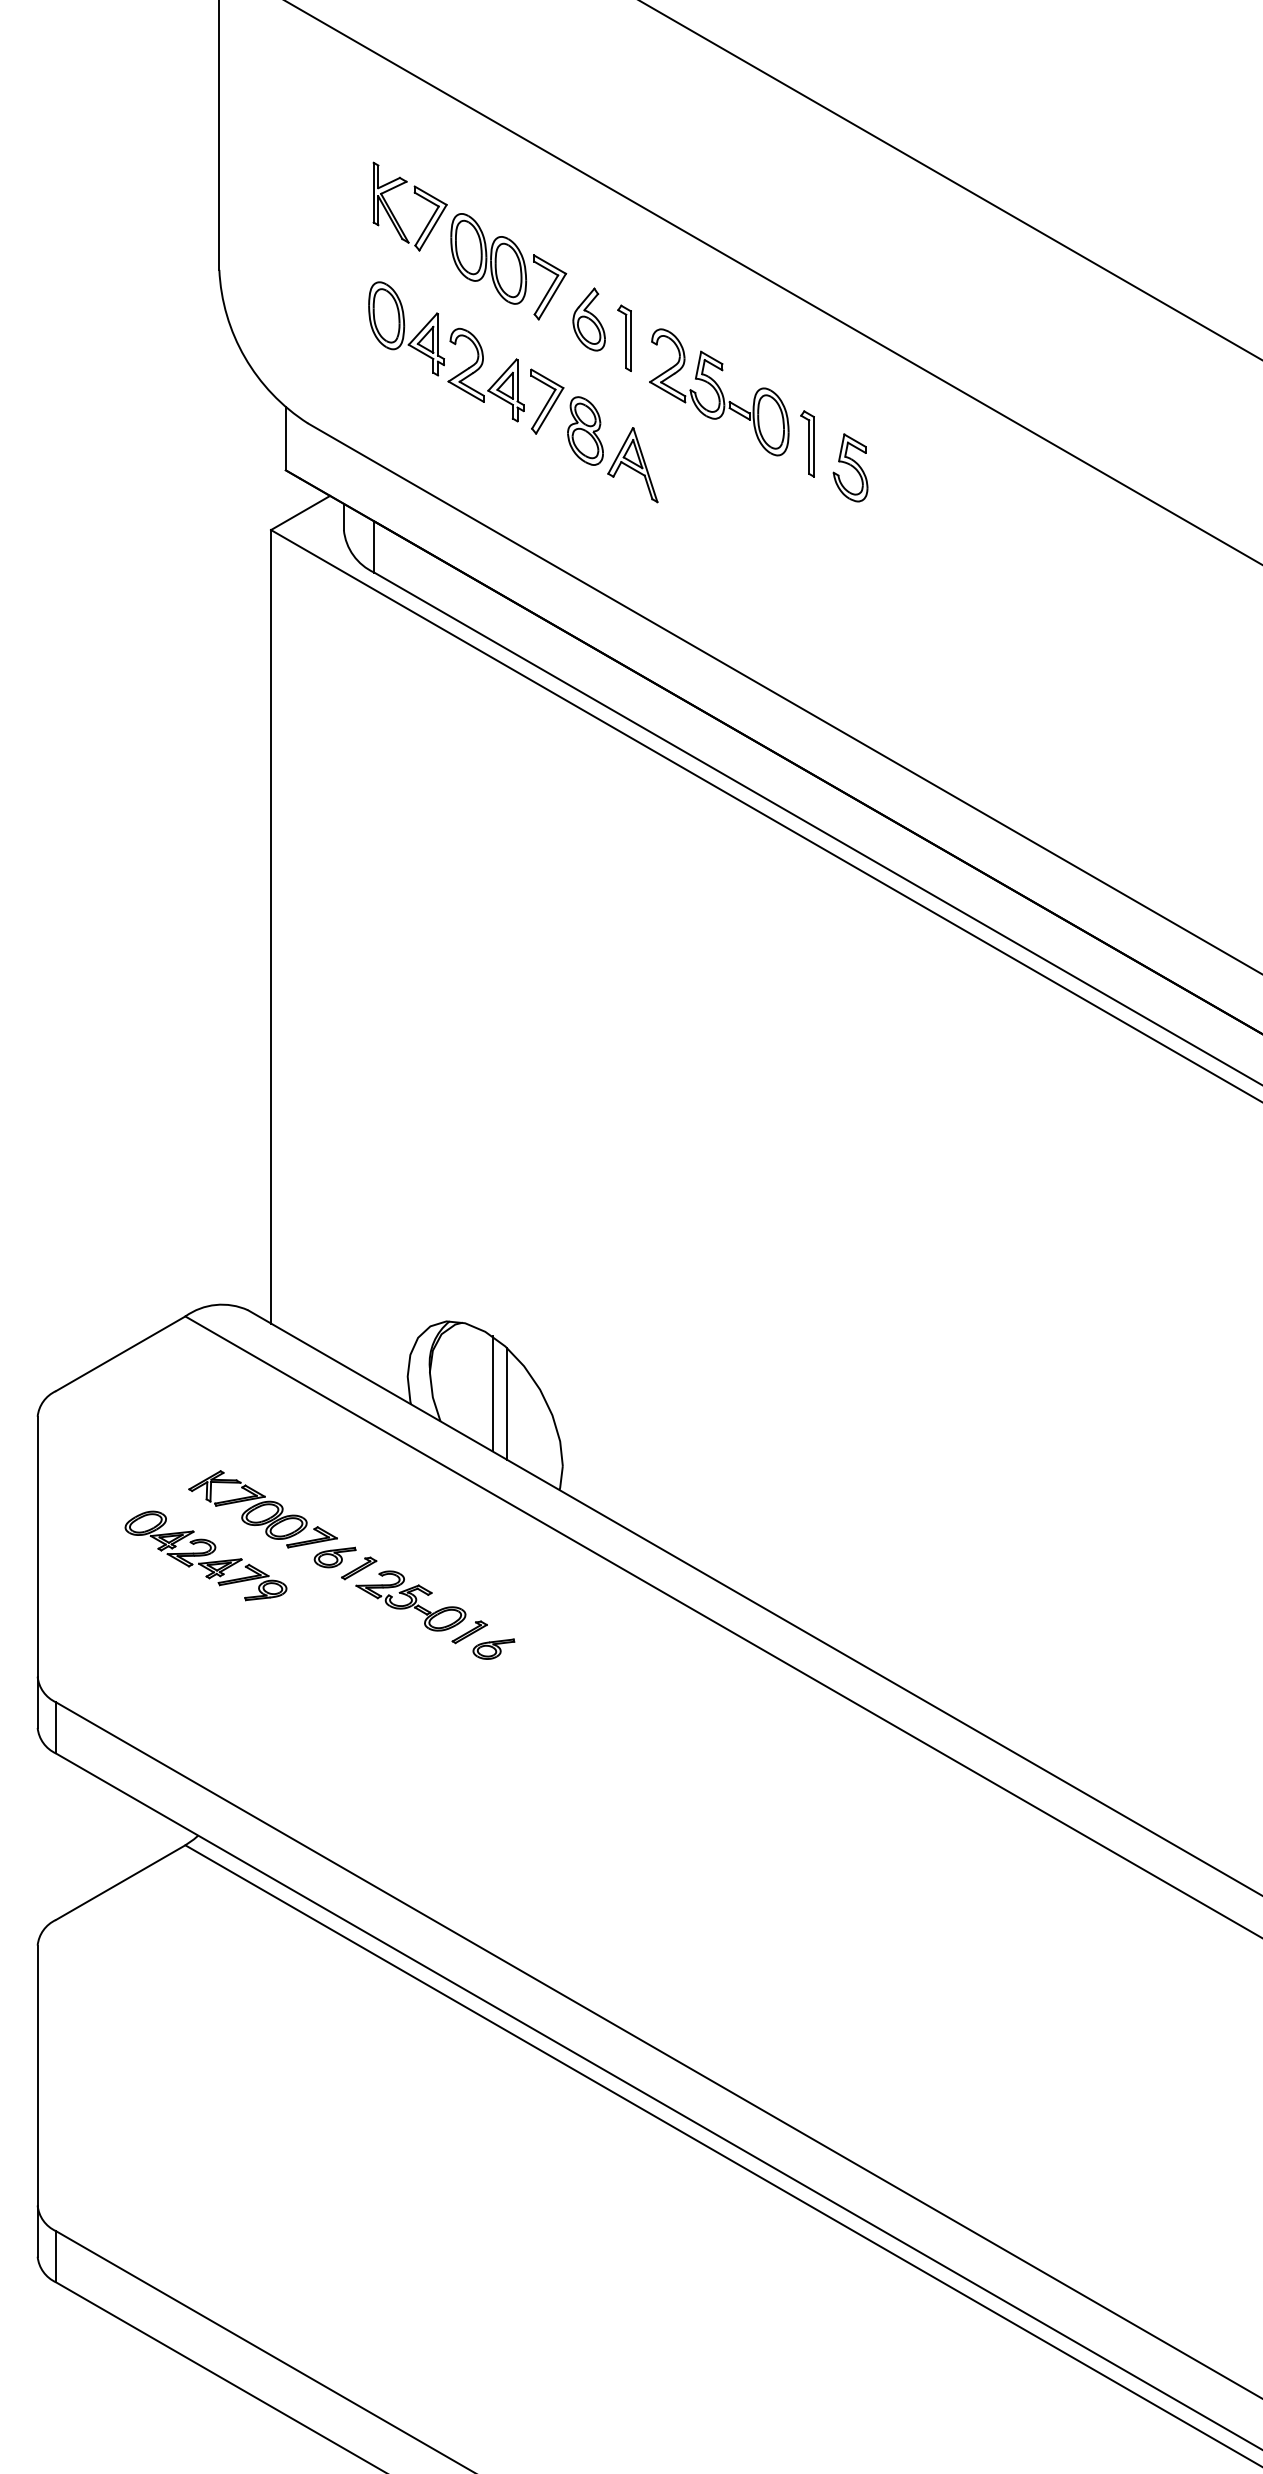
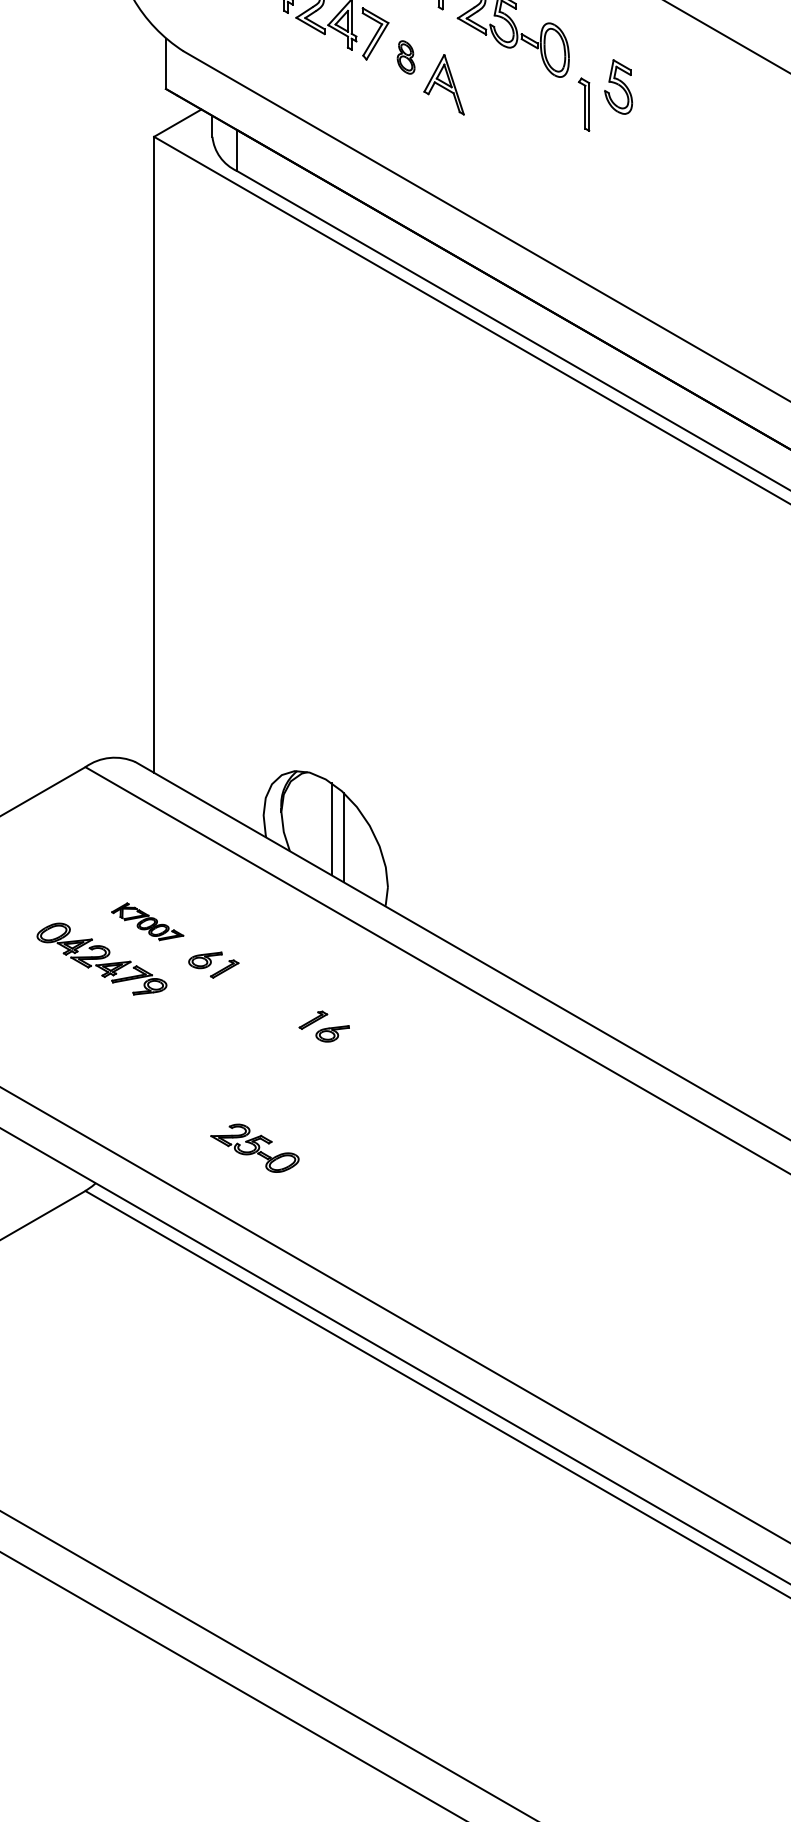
part: (585, 430) -> (406, 57), size x0.6
part: (807, 443) -> (584, 104), moved
part: (262, 1509) -> (147, 921), size x0.6
part: (410, 1600) -> (254, 1147), moved

